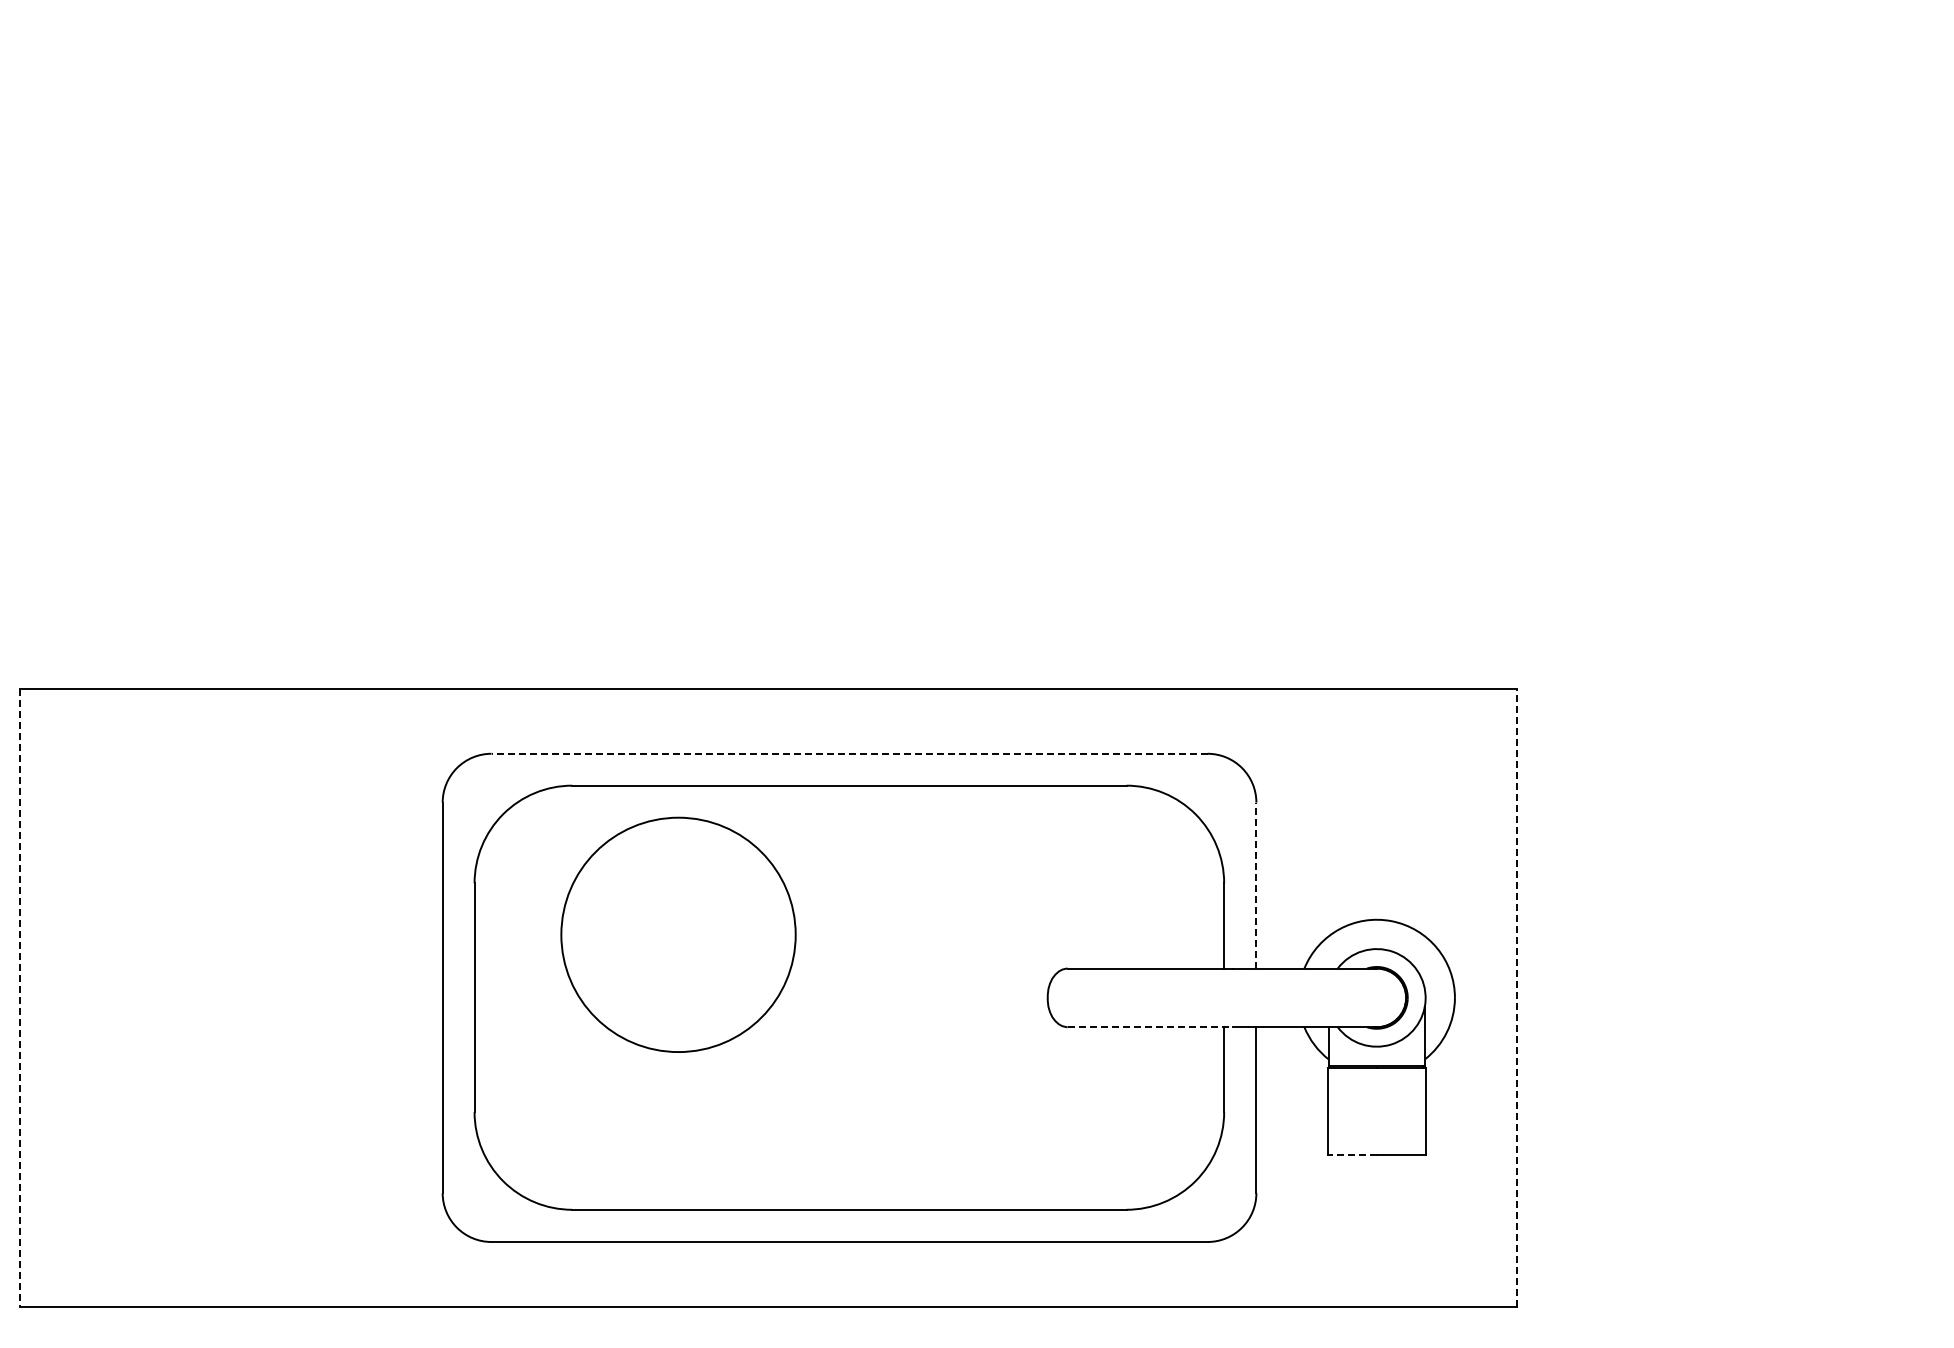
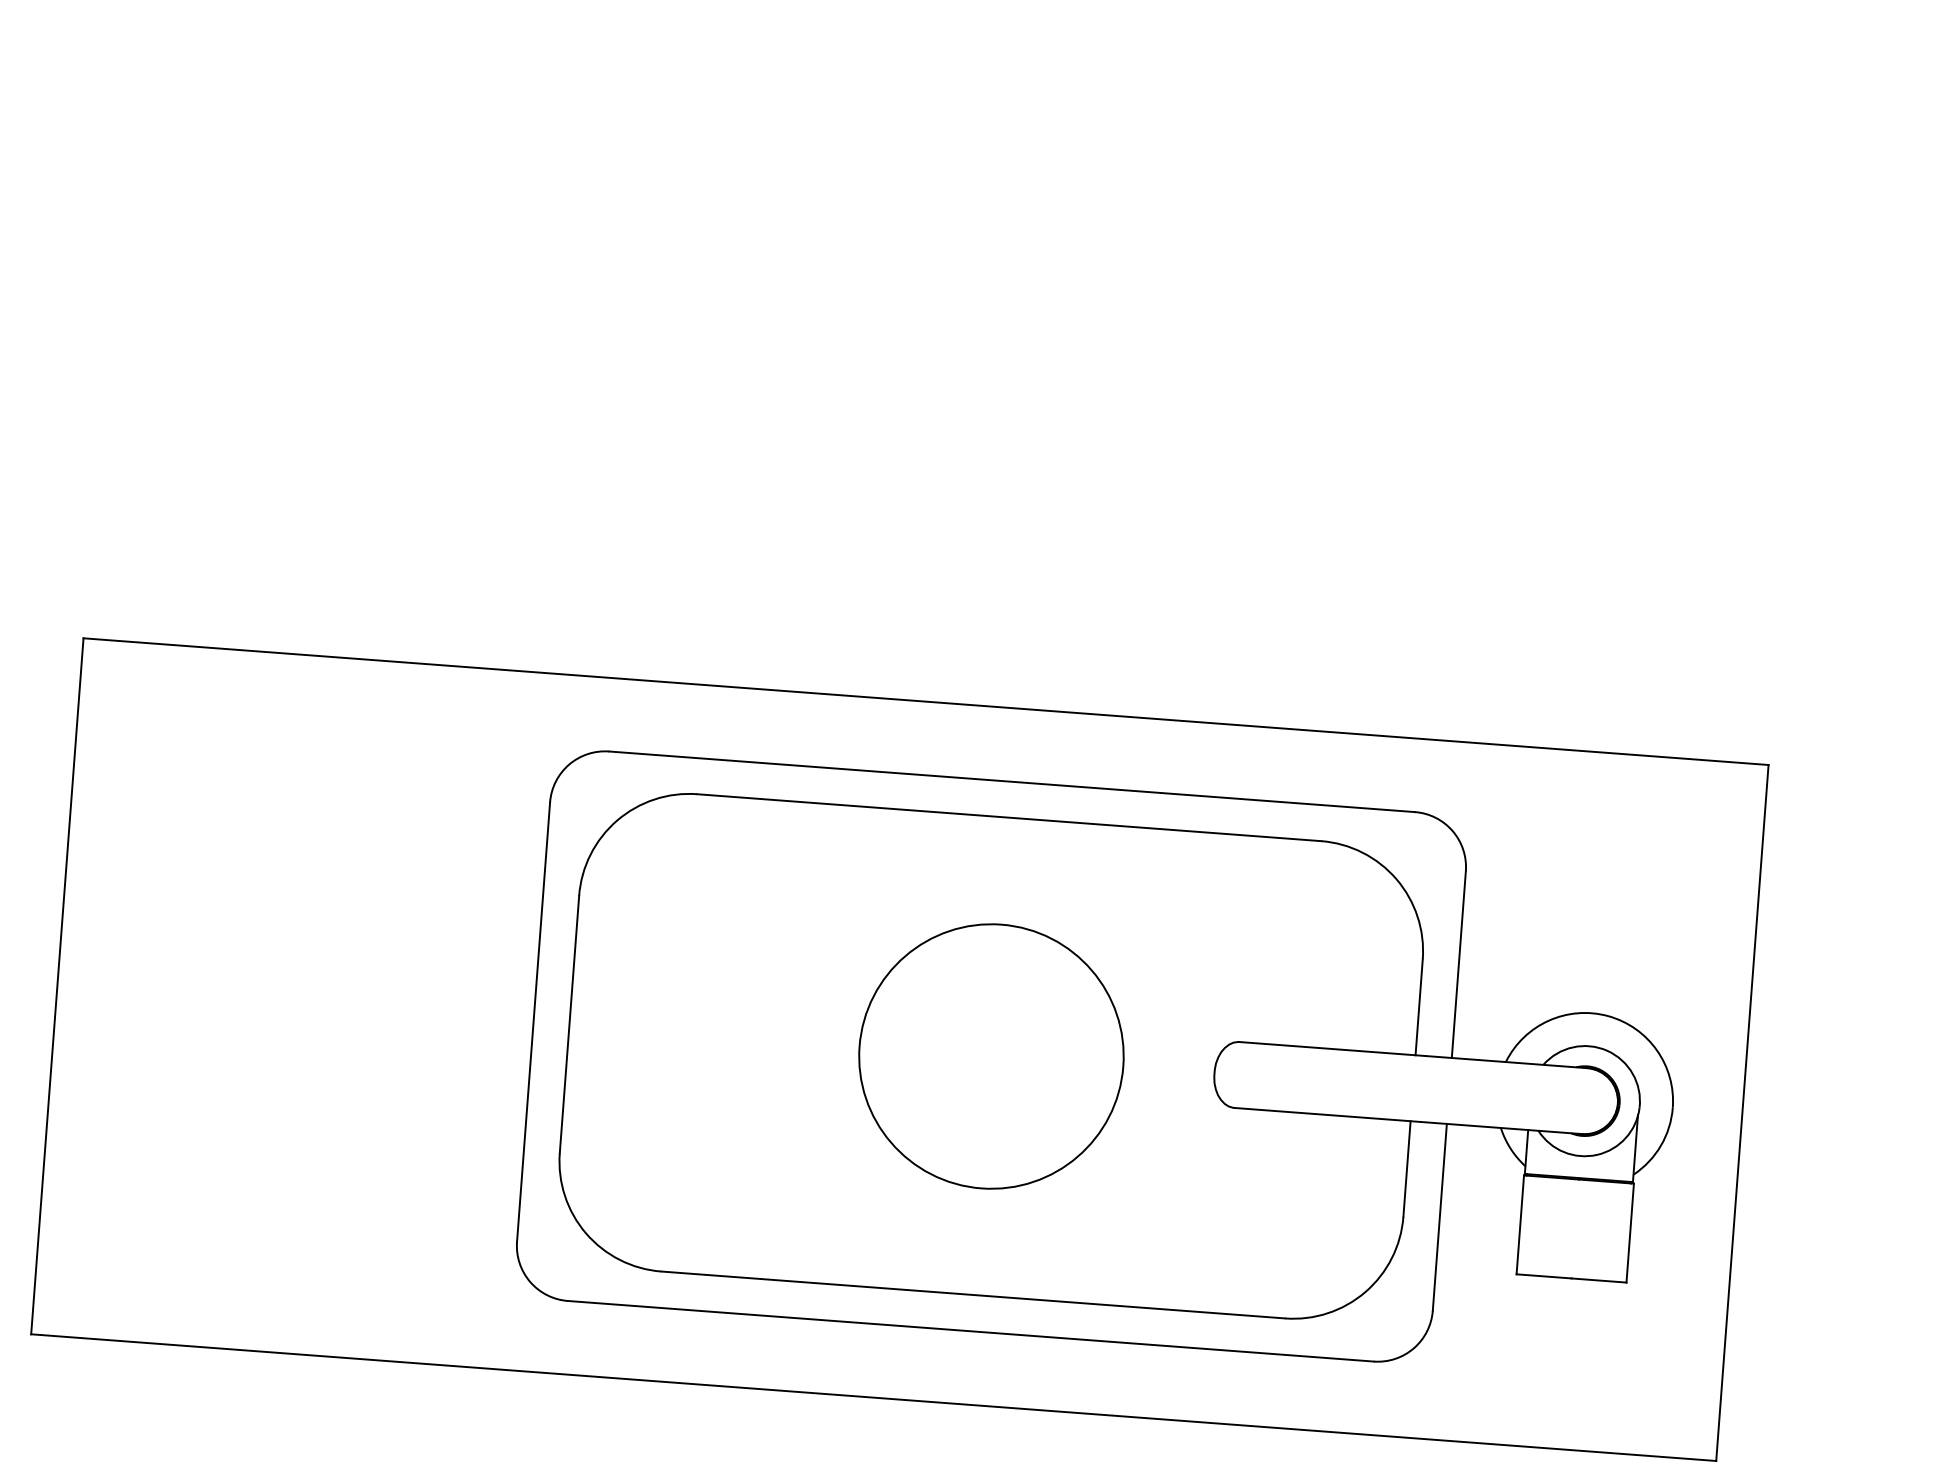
line: (849, 753) -> (1012, 781), dashed -> solid
line: (1256, 885) -> (1458, 964), dashed -> solid
circle: (678, 934) -> (991, 1056), moved
line: (1516, 997) -> (1742, 1112), dashed -> solid
line: (19, 998) -> (57, 986), dashed -> solid
line: (1150, 1027) -> (1327, 1115), dashed -> solid
line: (1351, 1155) -> (1543, 1276), dashed -> solid

